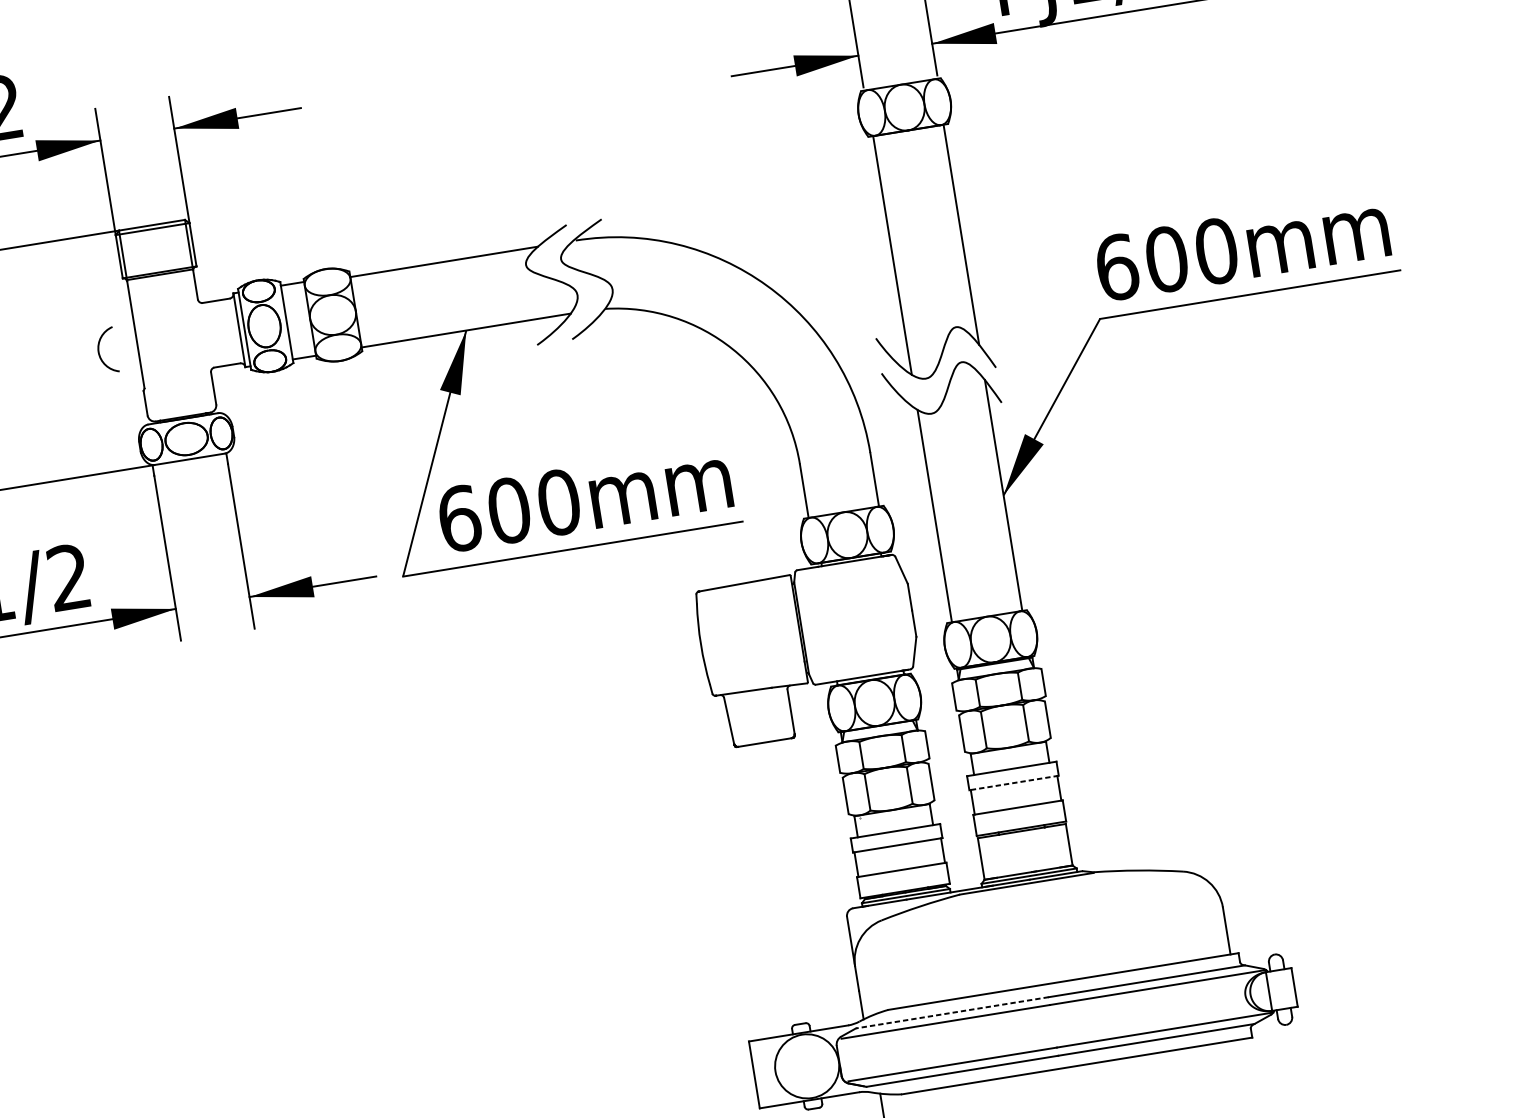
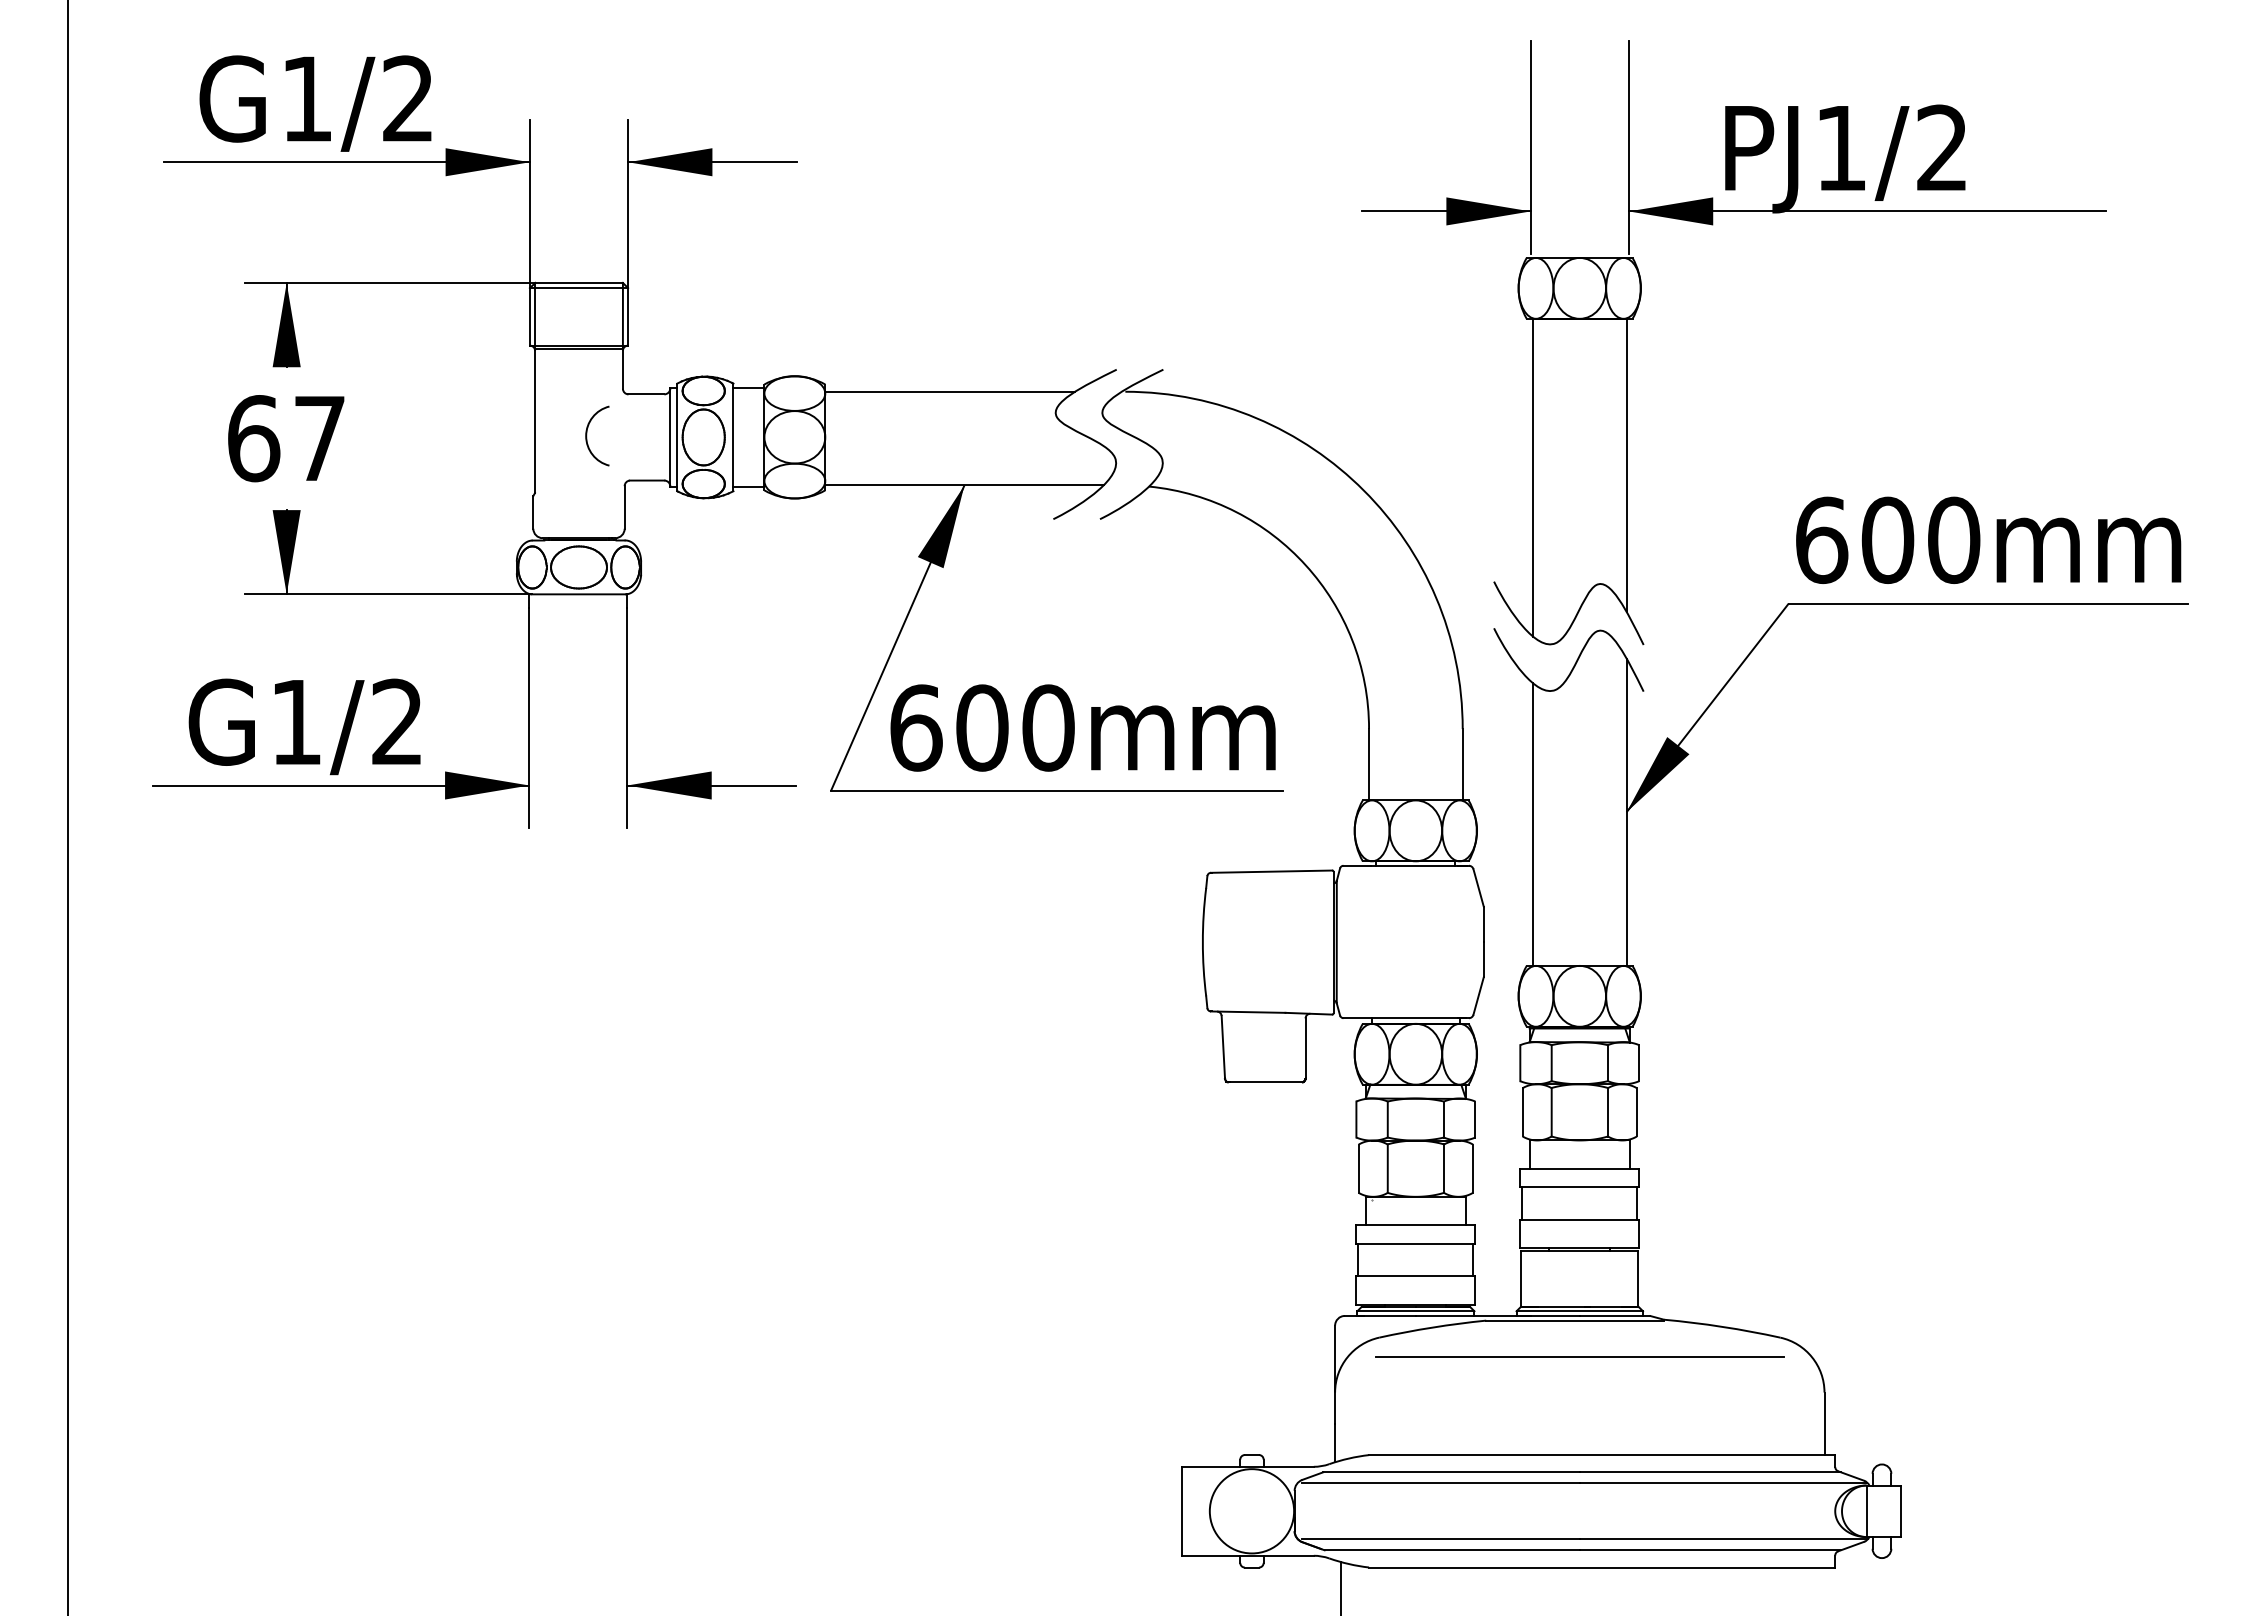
arc: (99, 351) -> (587, 435), moved
line: (1013, 783) -> (1579, 1187), dashed -> solid
line: (1034, 910) -> (1579, 1356), added
line: (952, 1012) -> (1451, 1472), dashed -> solid

